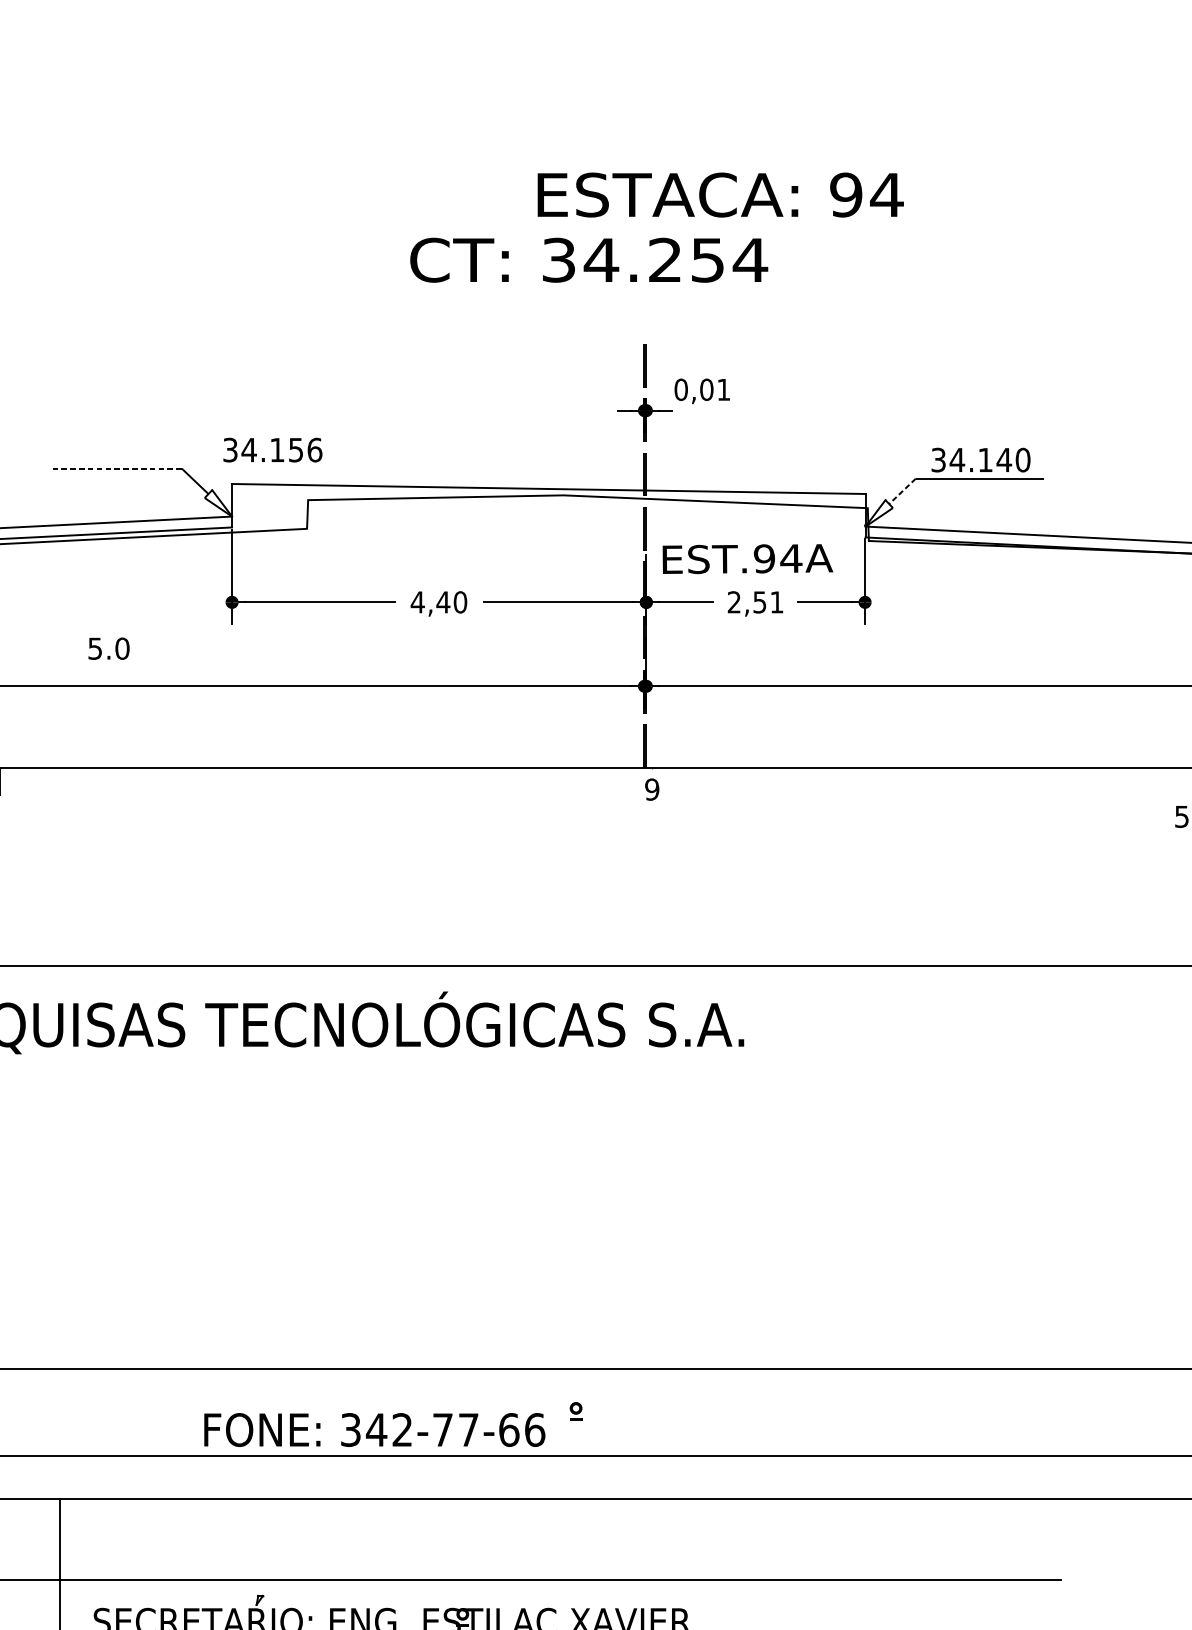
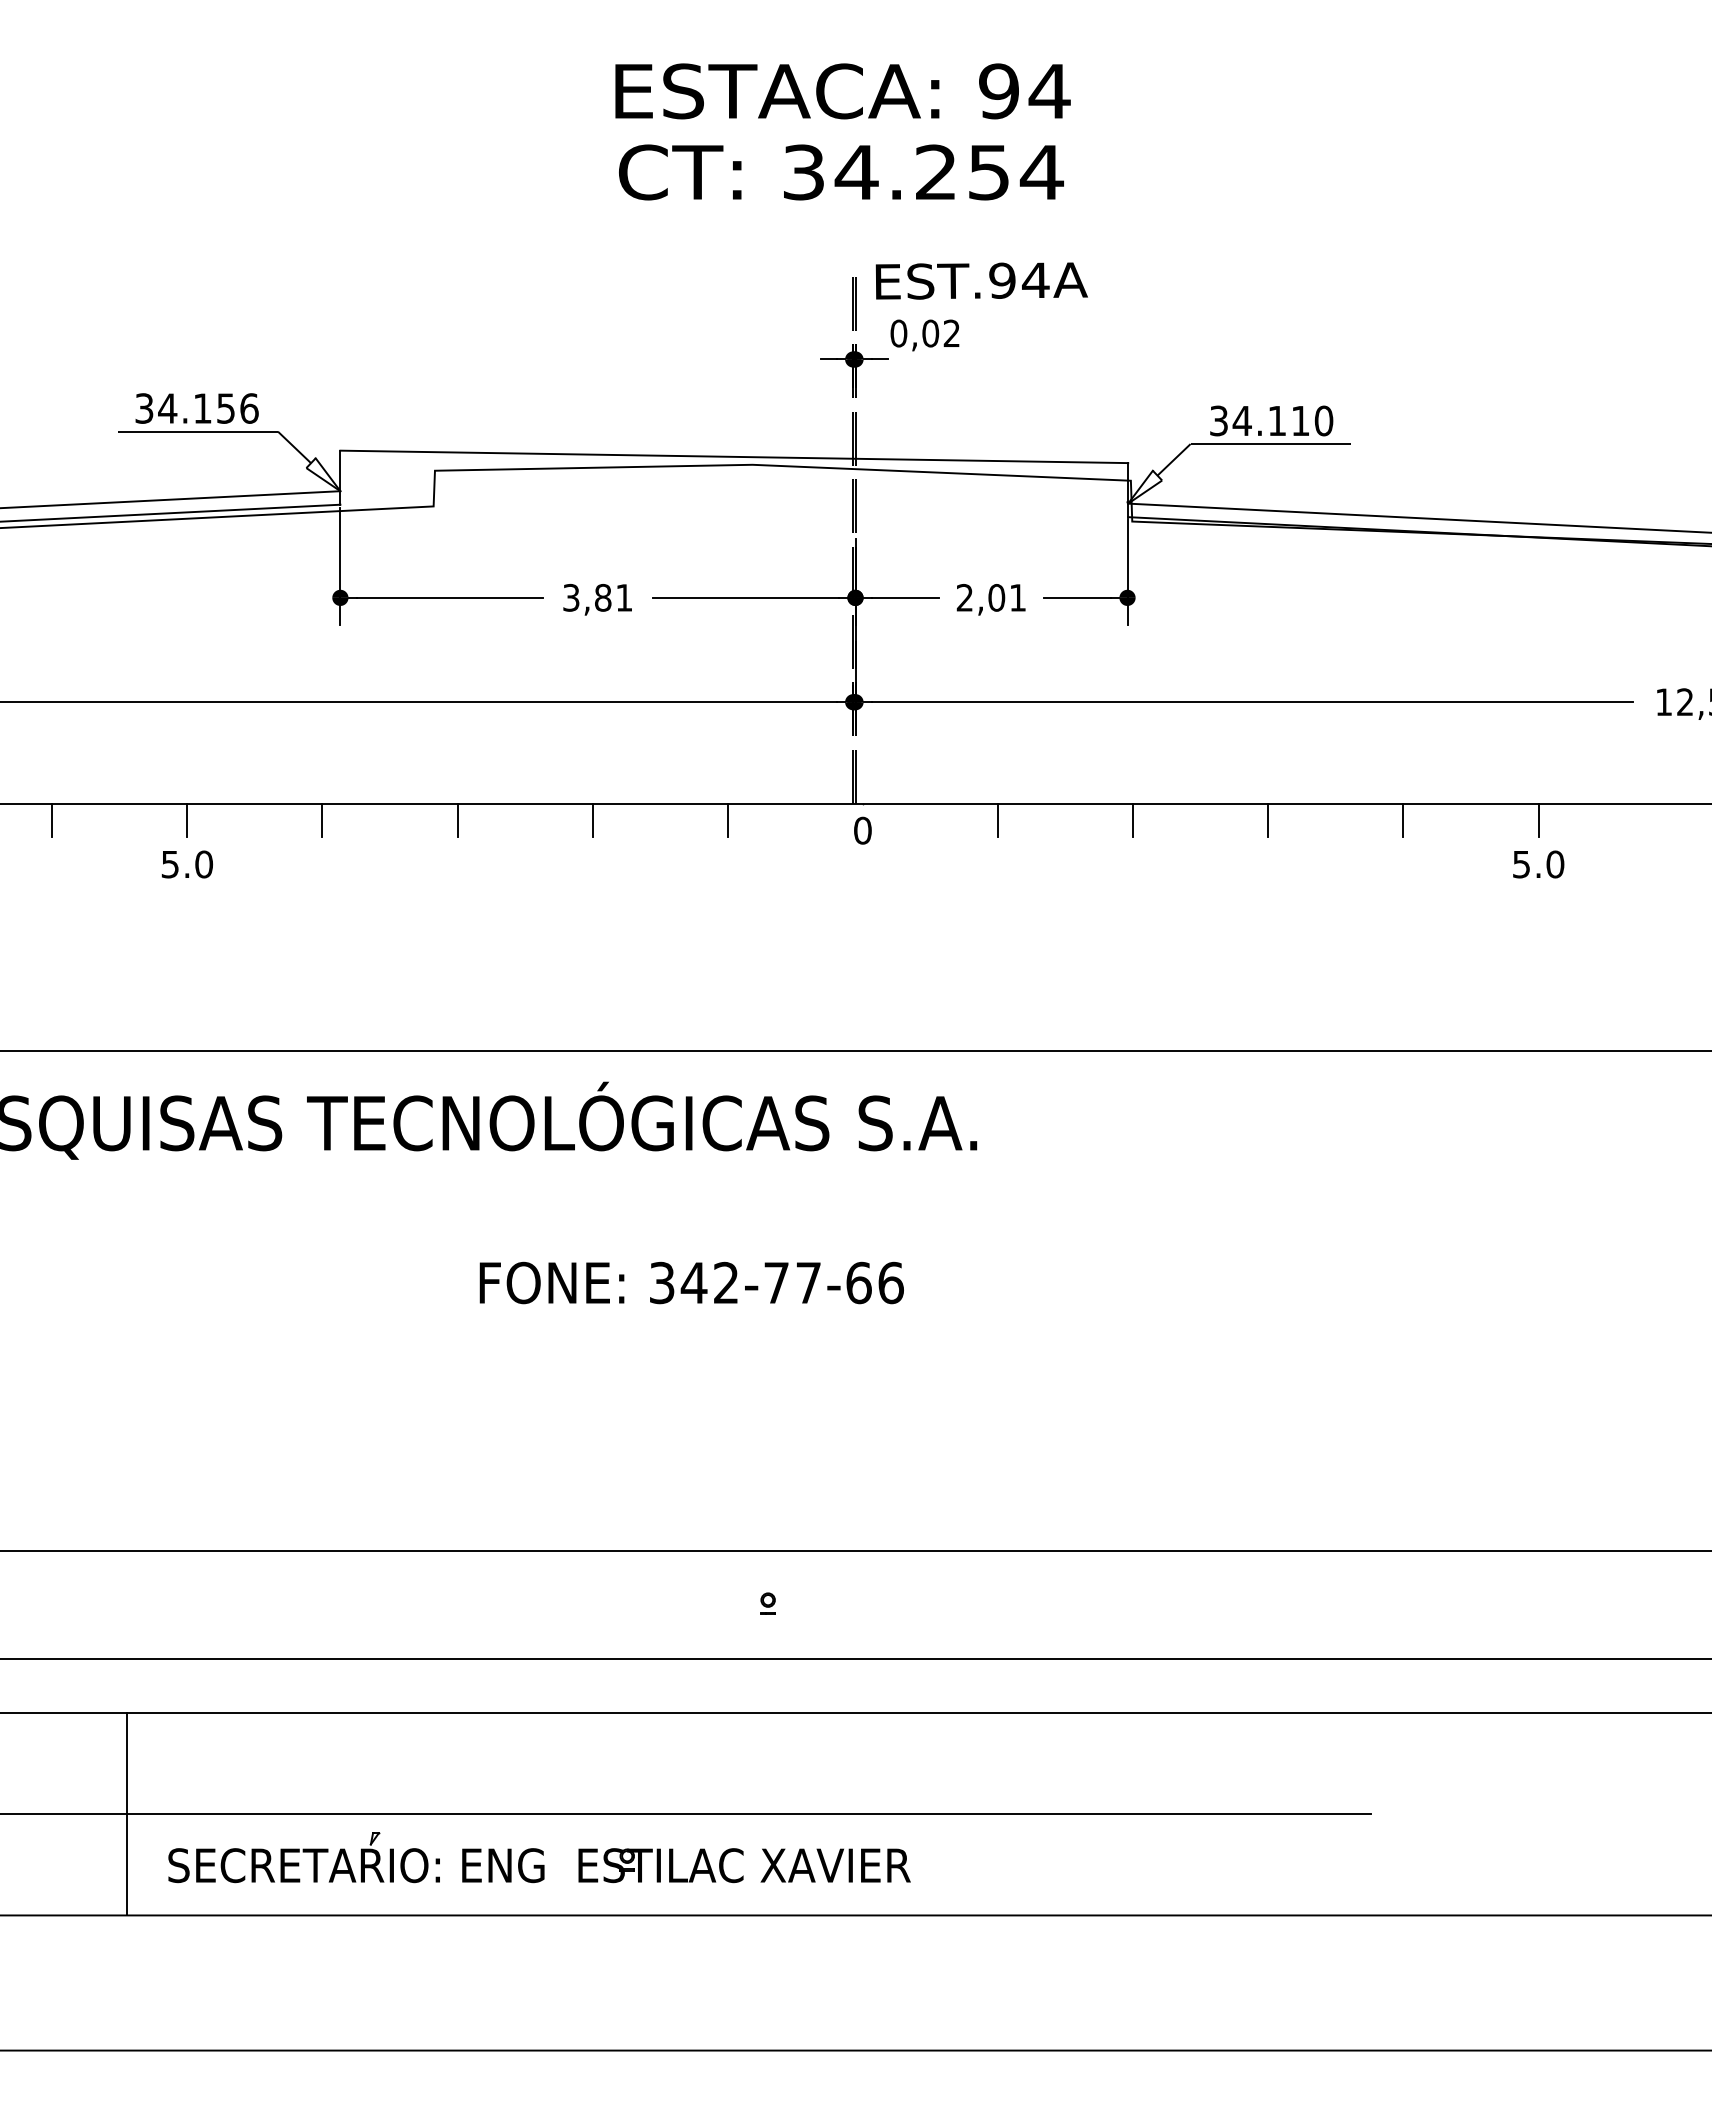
text: (720, 195) -> (842, 91), moved
text: (589, 260) -> (841, 172), moved
text: (723, 388) -> (951, 332), 0,01 -> 0,02
text: (272, 450) -> (196, 408), moved
text: (1004, 459) -> (1300, 420), 34.140 -> 34.110
line: (117, 468) -> (198, 431), dashed -> solid
line: (902, 491) -> (1174, 459), dashed -> solid
text: (747, 558) -> (981, 280), moved
text: (438, 602) -> (597, 597), 4,40 -> 3,81
text: (759, 602) -> (996, 597), 2,51 -> 2,01
text: (108, 648) -> (186, 864), moved
line: (109, 781) -> (187, 820), added
line: (217, 781) -> (322, 820), added
line: (326, 781) -> (457, 820), added
line: (434, 781) -> (592, 820), added
line: (543, 781) -> (727, 820), added
line: (761, 781) -> (998, 820), added
line: (869, 781) -> (1133, 820), added
line: (978, 781) -> (1268, 820), added
line: (1087, 781) -> (1403, 820), added
text: (651, 789) -> (862, 830), 9 -> 0
text: (374, 1429) -> (691, 1282), moved

